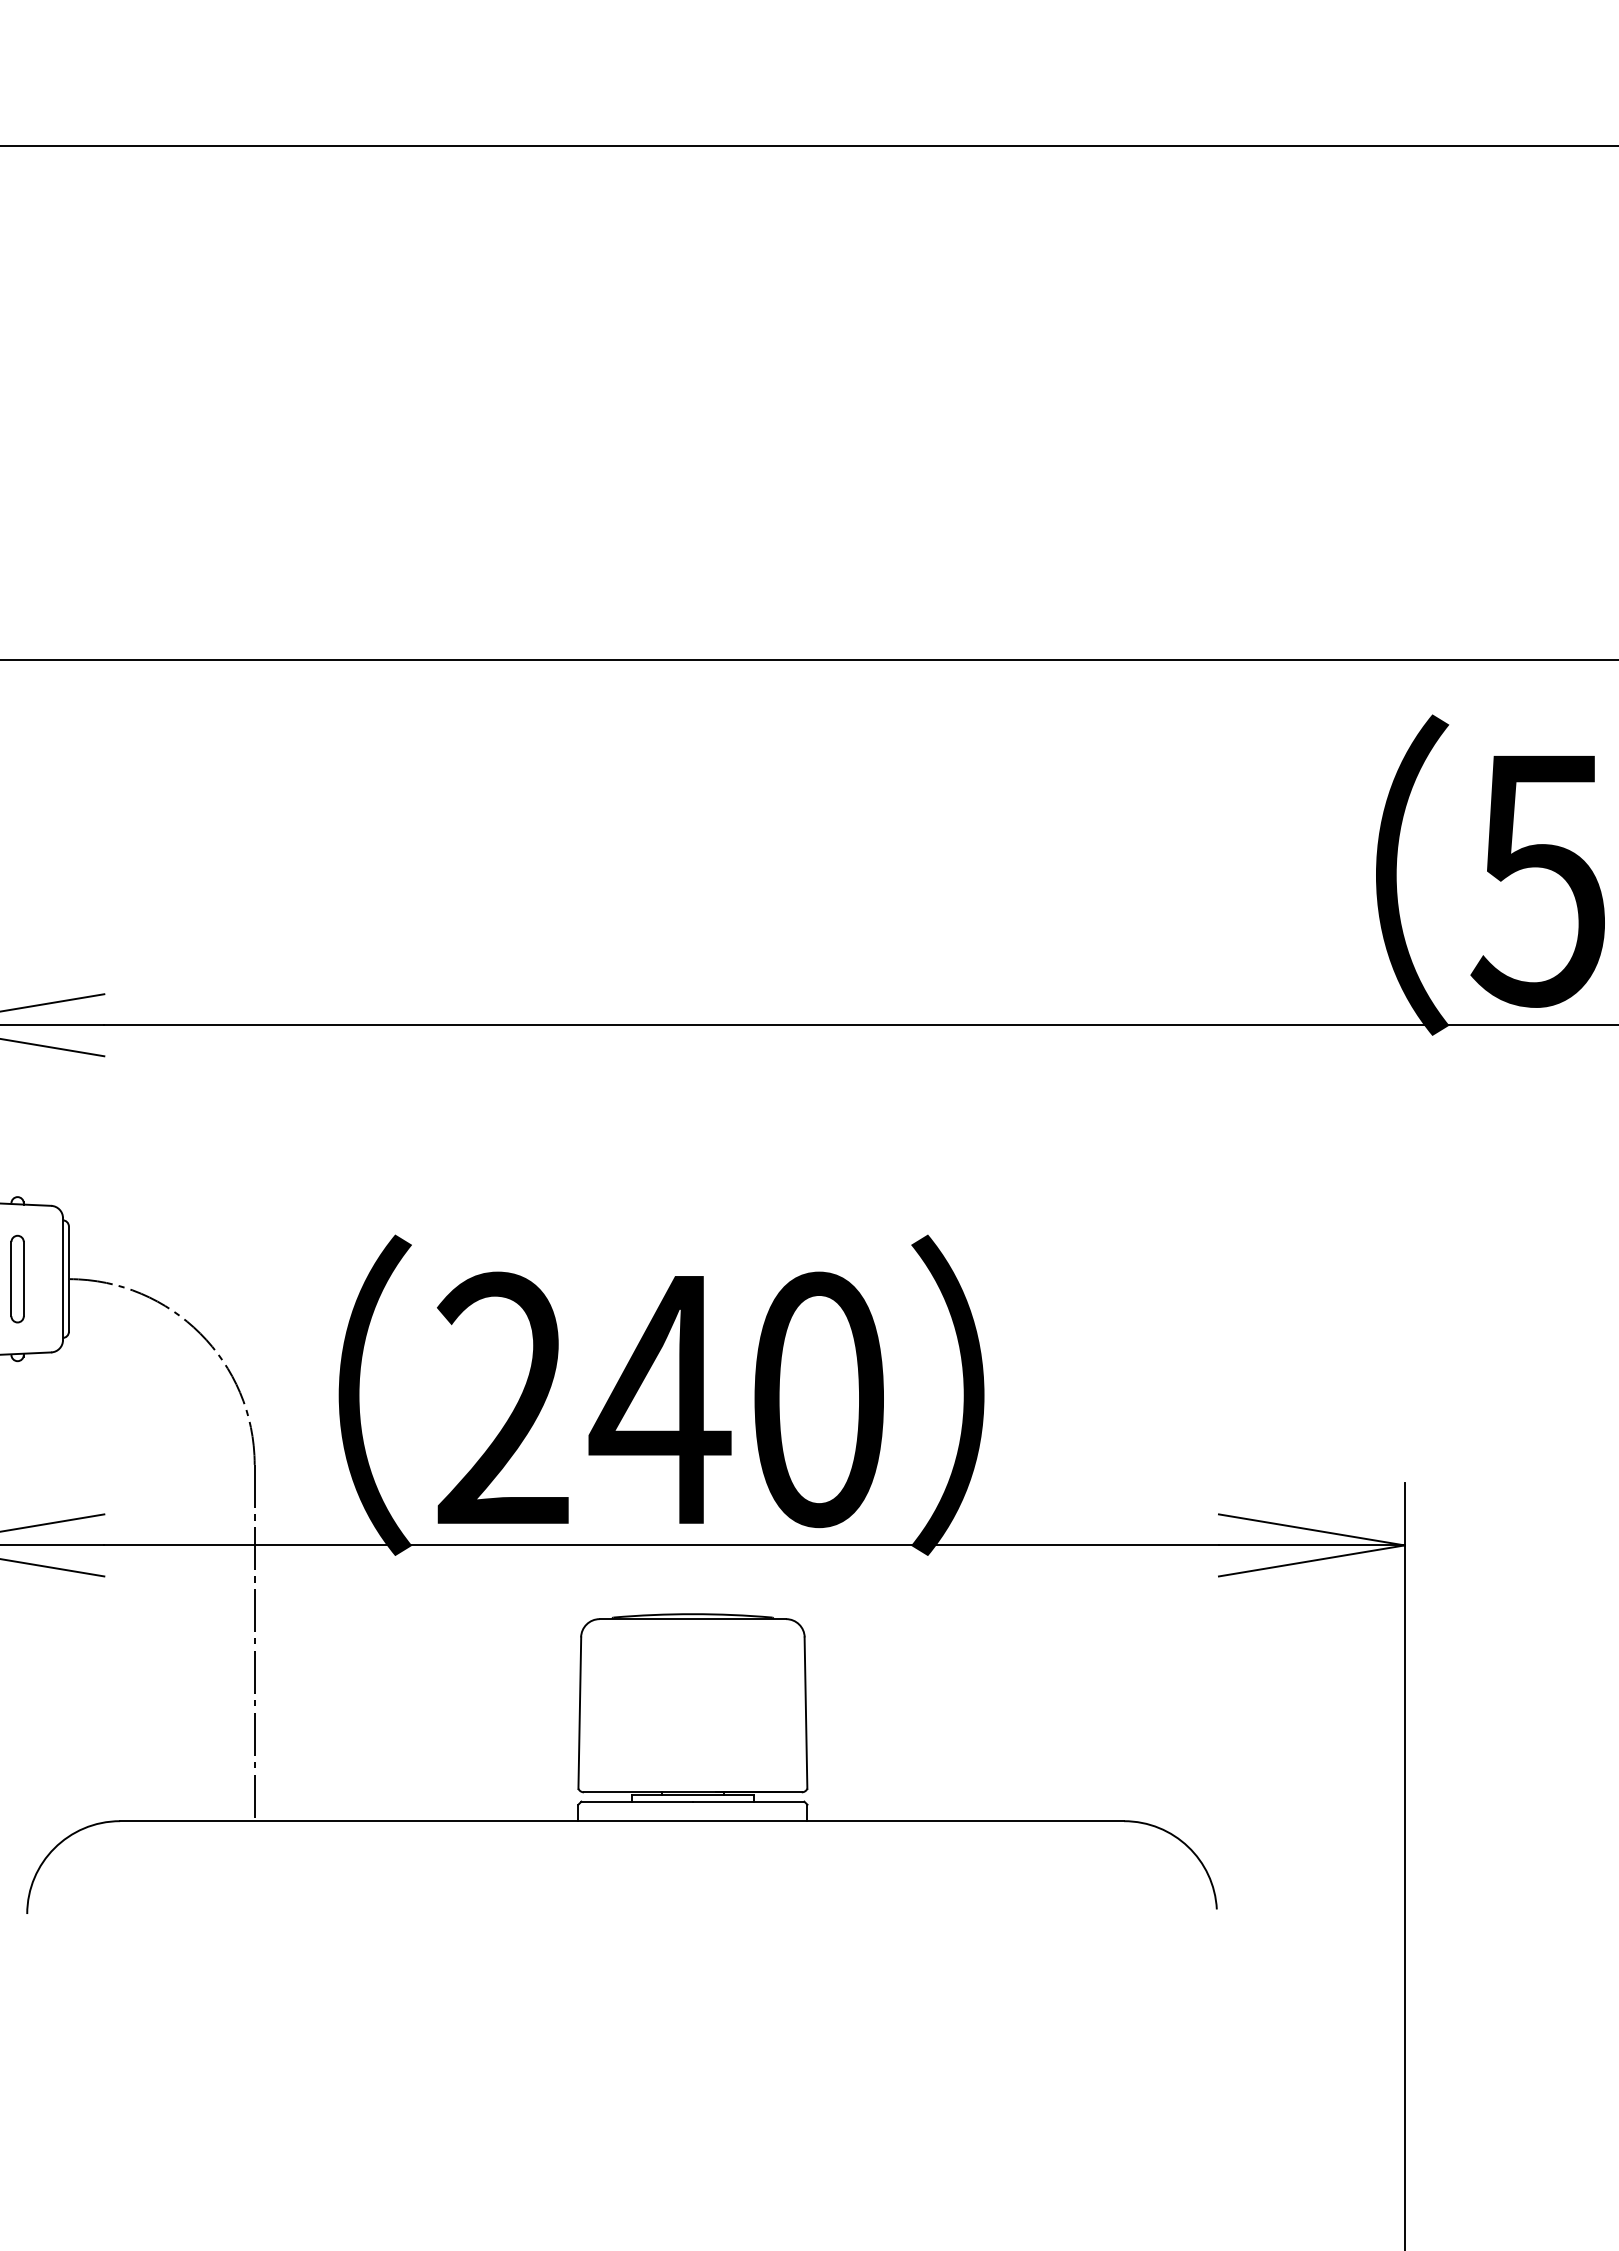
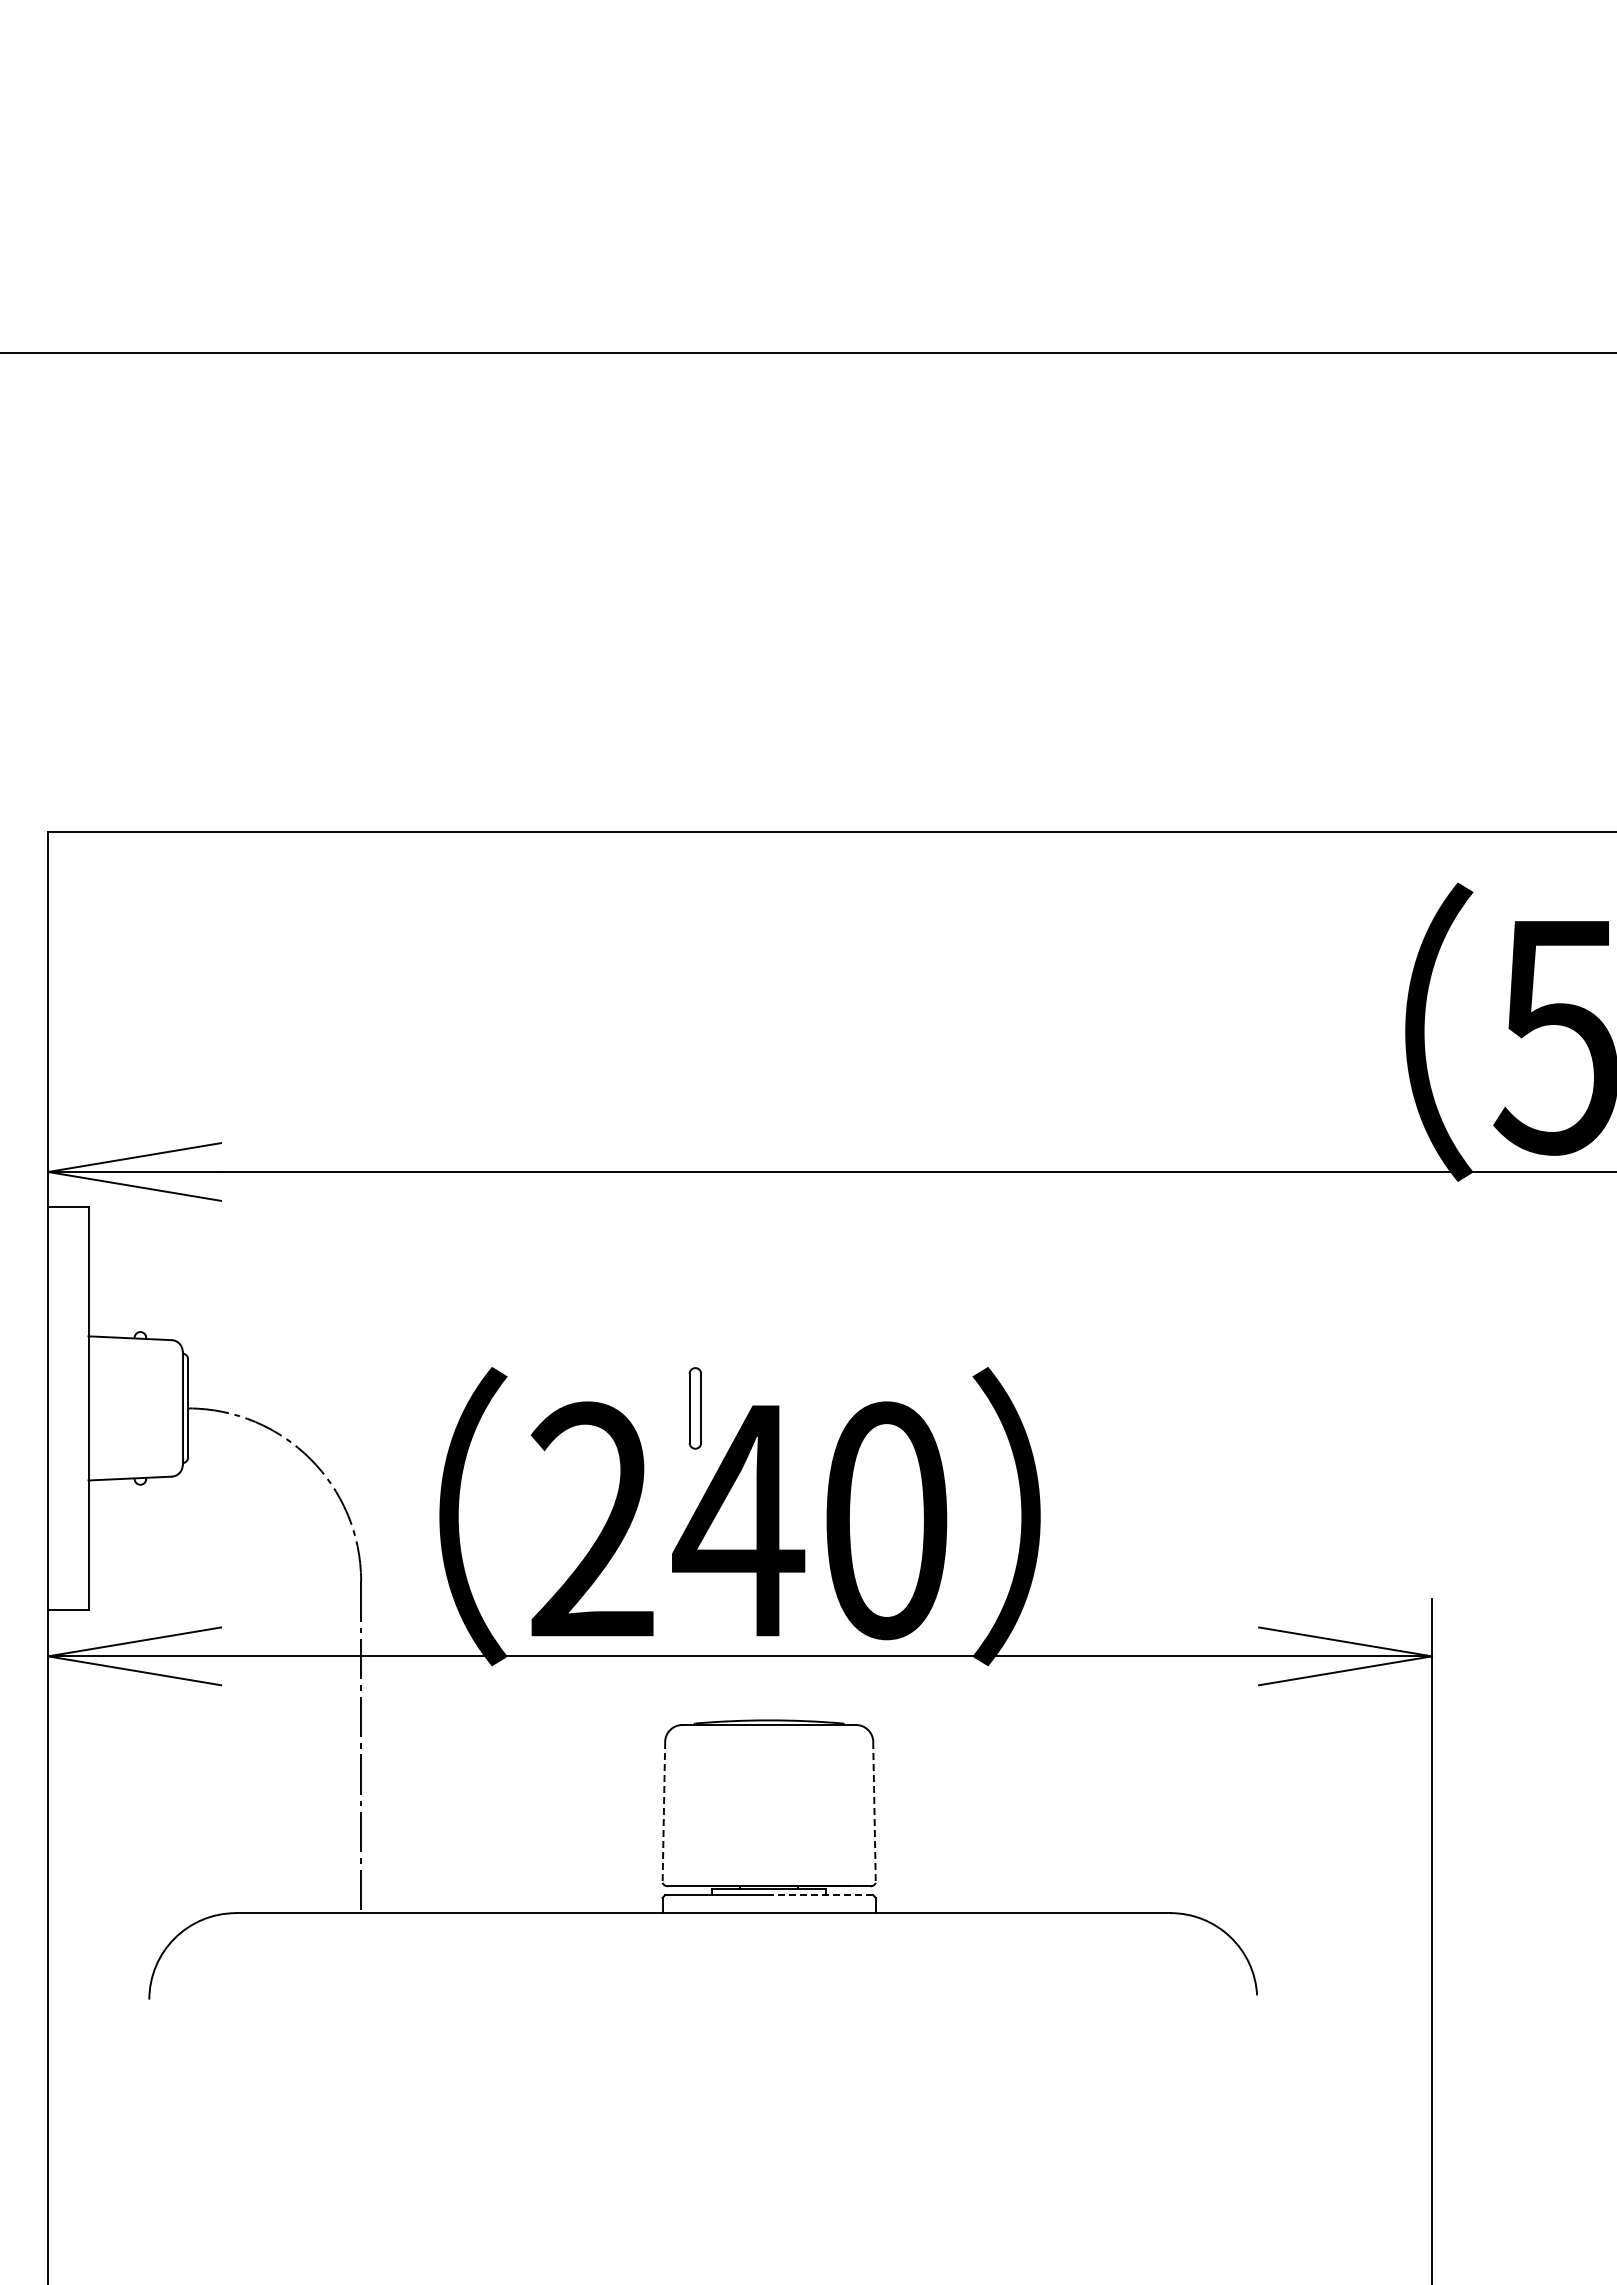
part: (16, 1279) -> (694, 1408), moved
line: (579, 1713) -> (663, 1812), solid -> dashed
line: (805, 1713) -> (874, 1812), solid -> dashed
line: (749, 1801) -> (821, 1894), solid -> dashed

